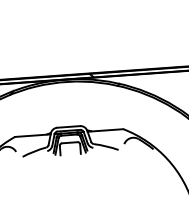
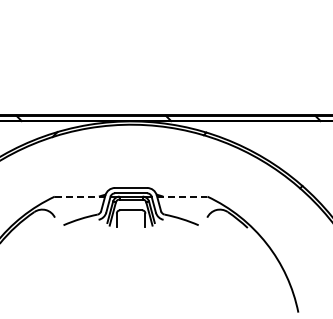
line: (105, 130) -> (182, 196), solid -> dashed
line: (33, 135) -> (80, 196), solid -> dashed

